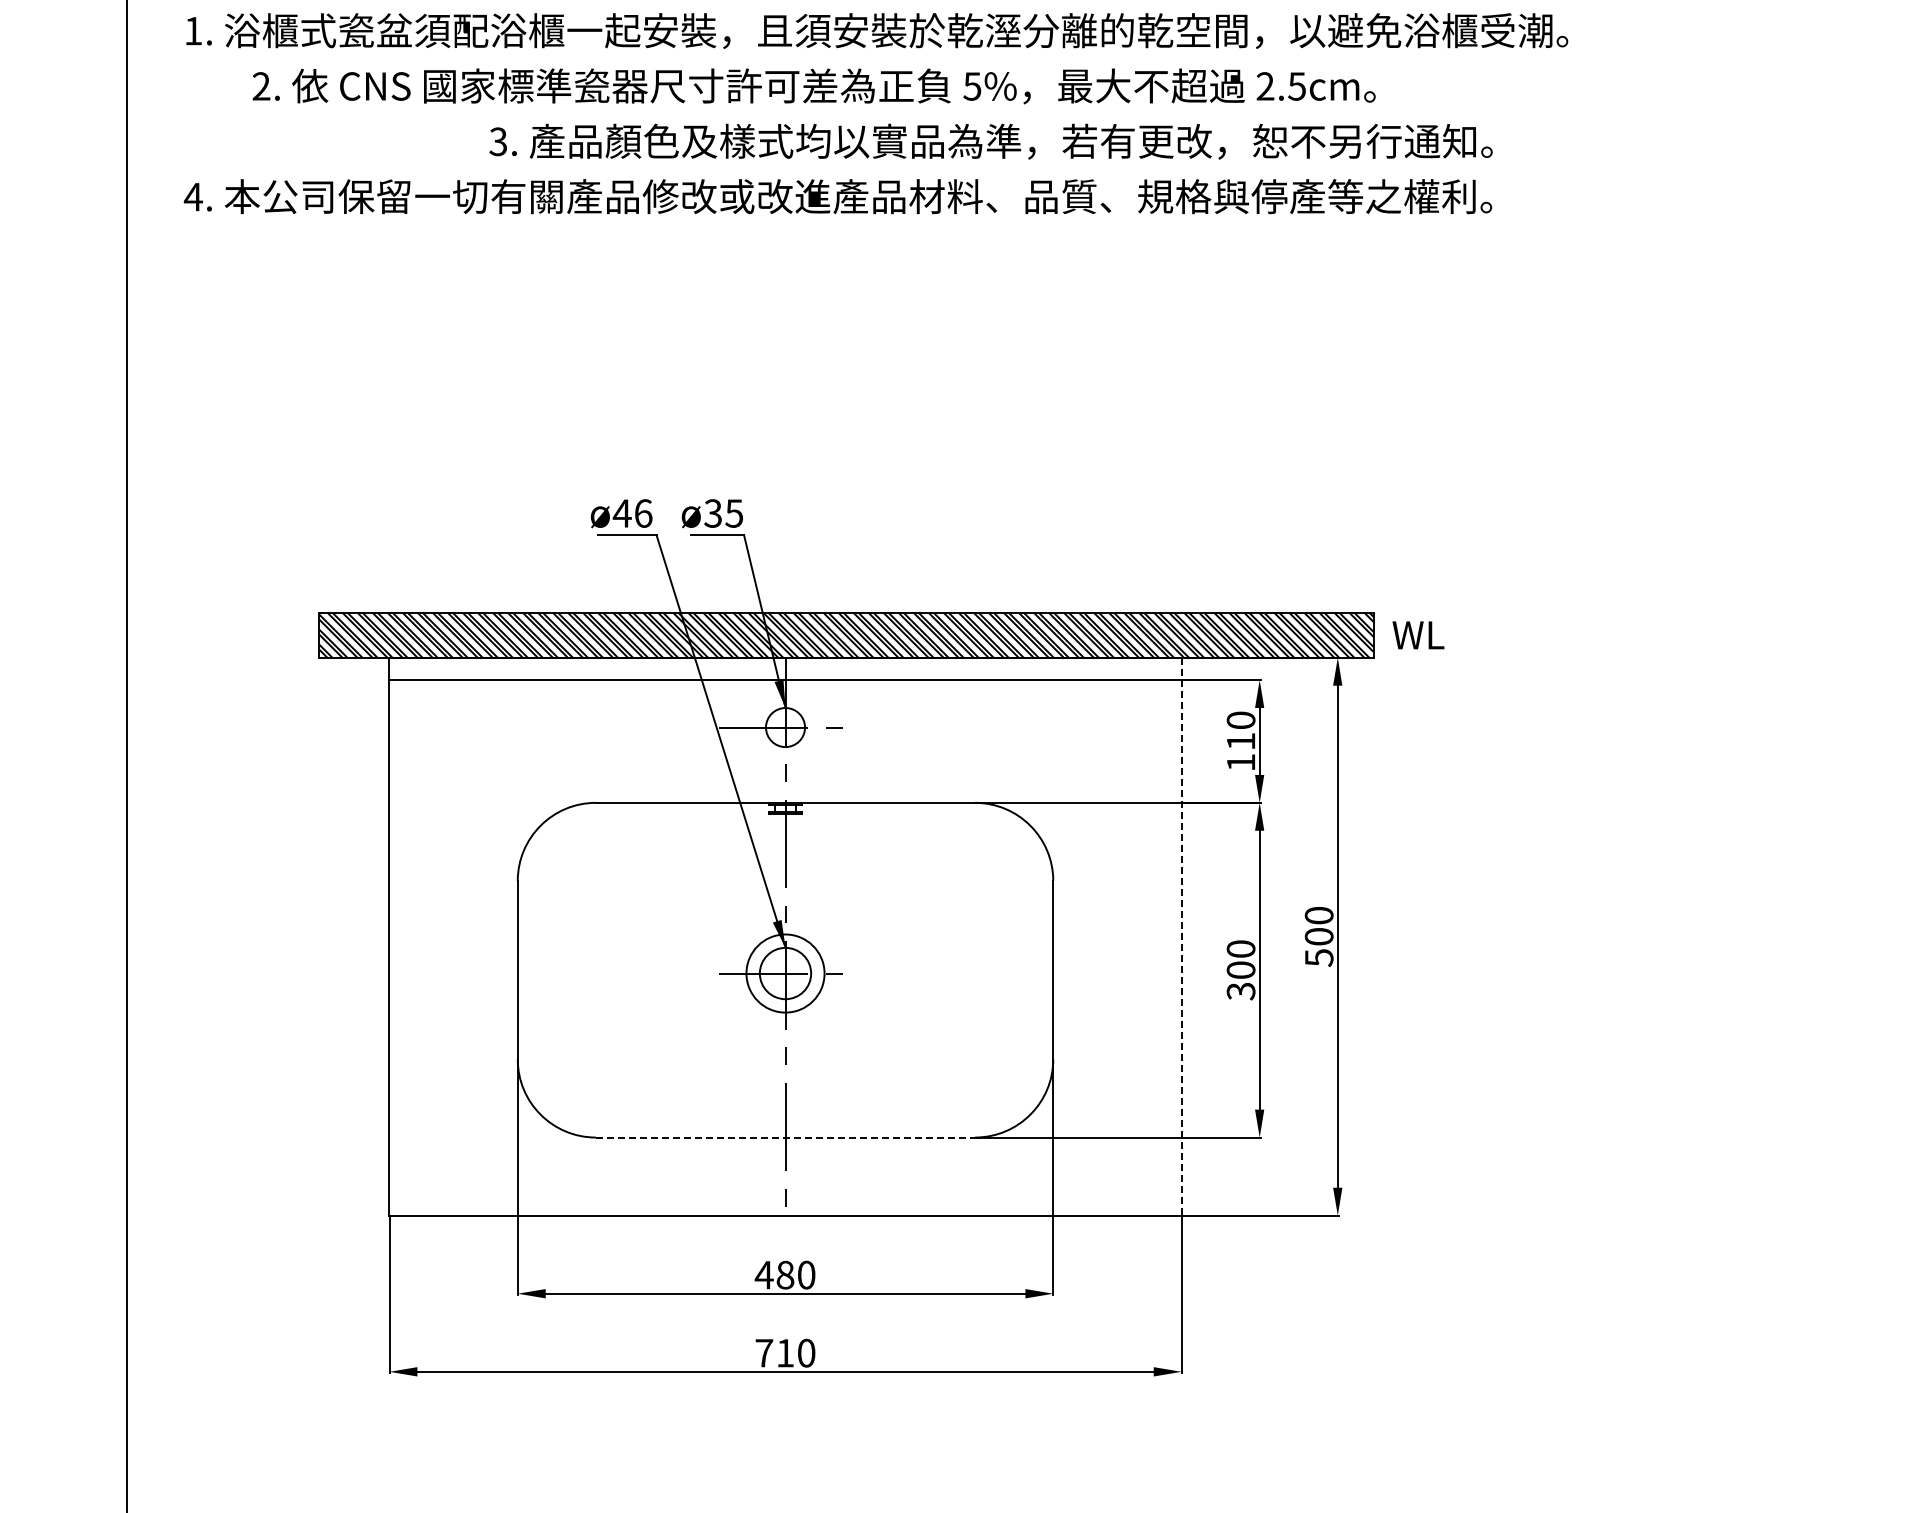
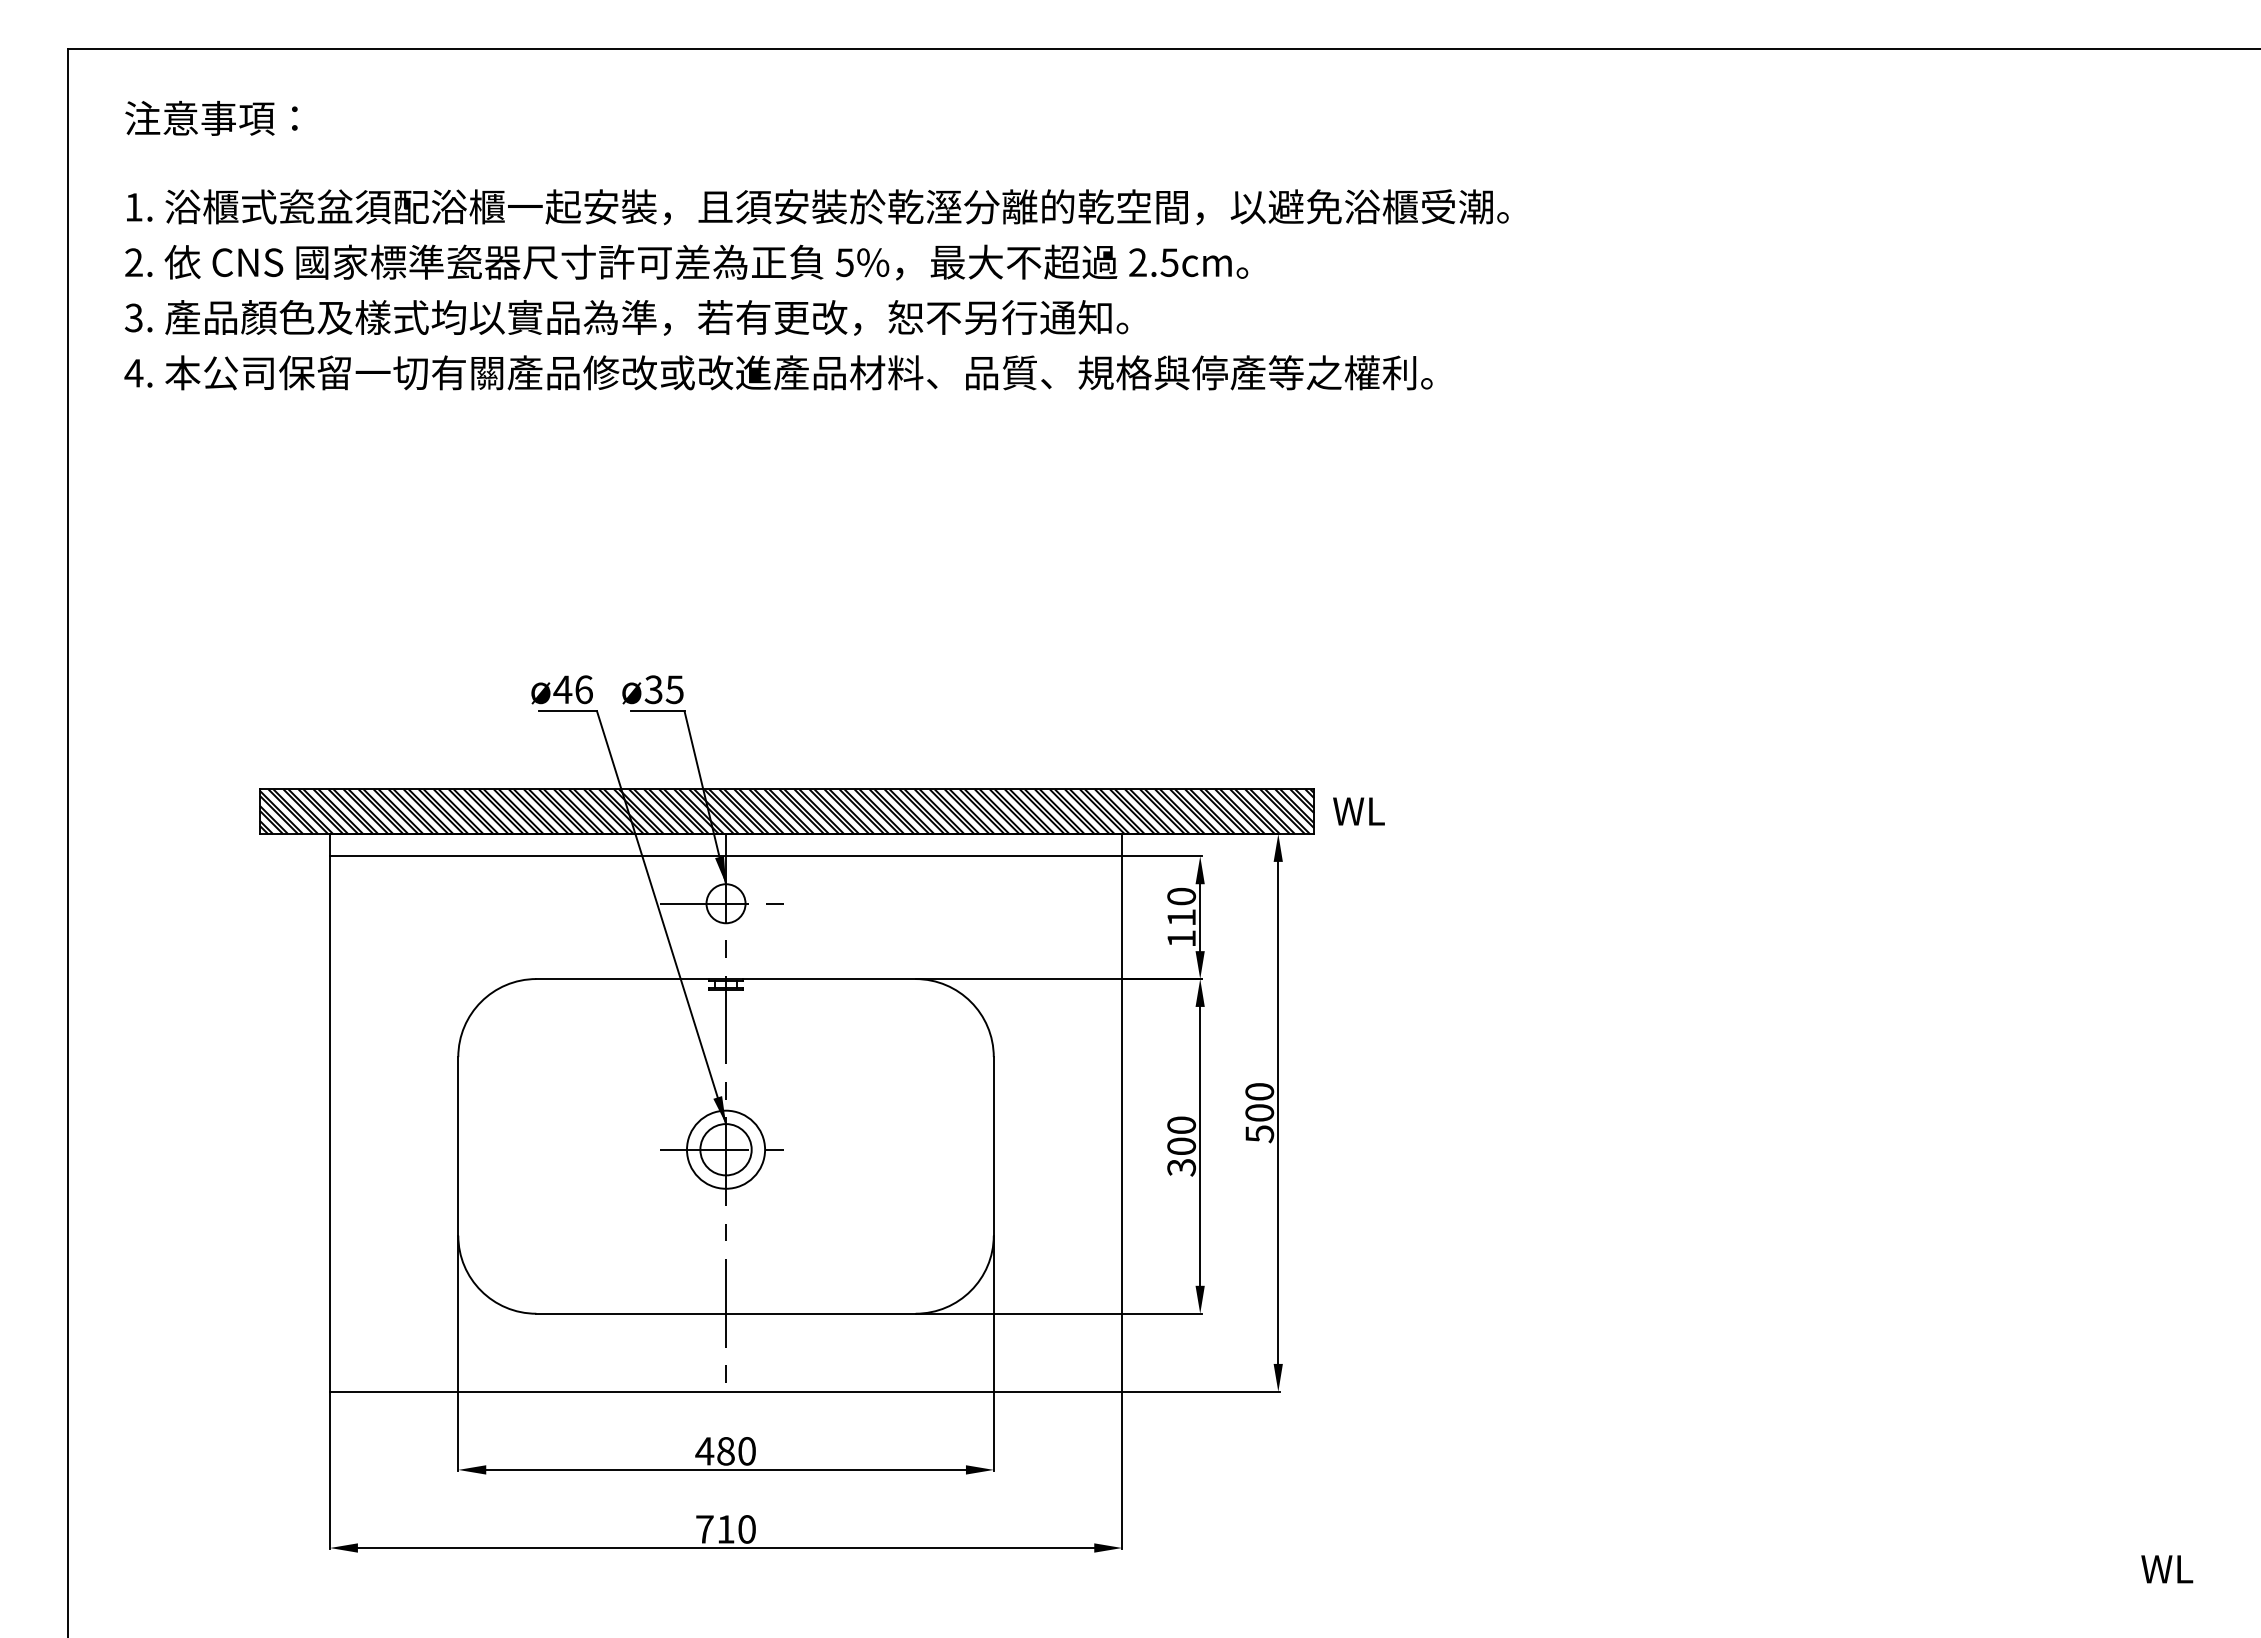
text: (813, 86) -> (686, 262), moved
text: (990, 141) -> (626, 317), moved
line: (1181, 936) -> (1122, 1112), dashed -> solid
line: (785, 1137) -> (726, 1313), dashed -> solid

